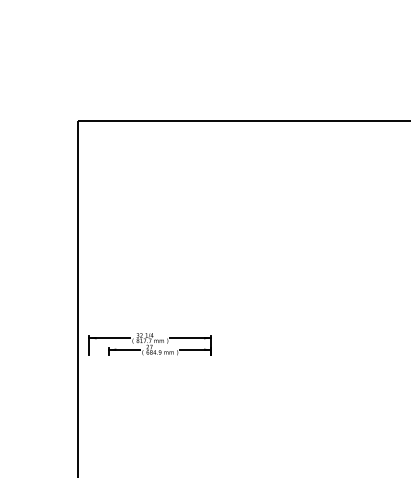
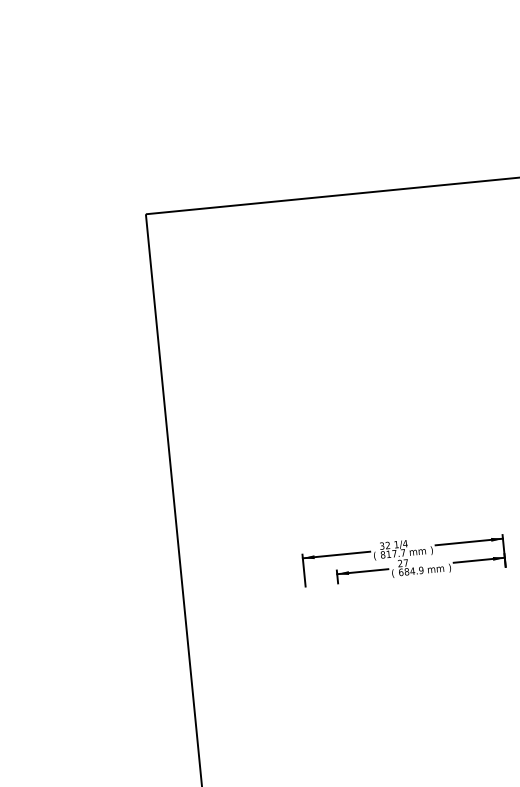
part: (149, 344) -> (402, 559), moved

